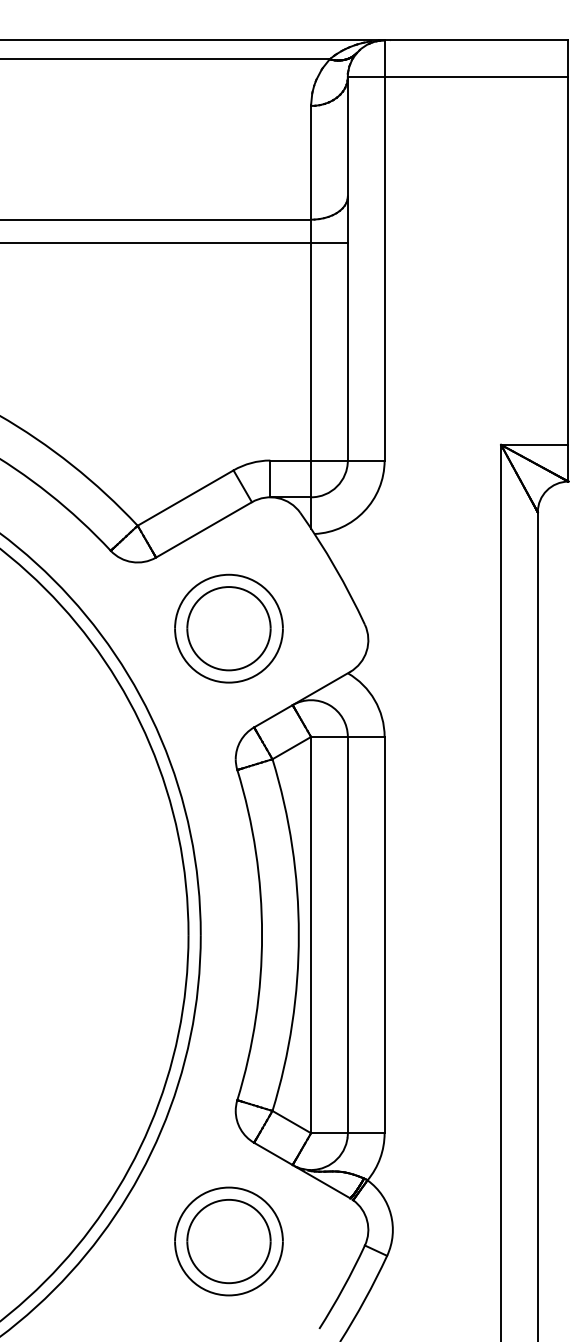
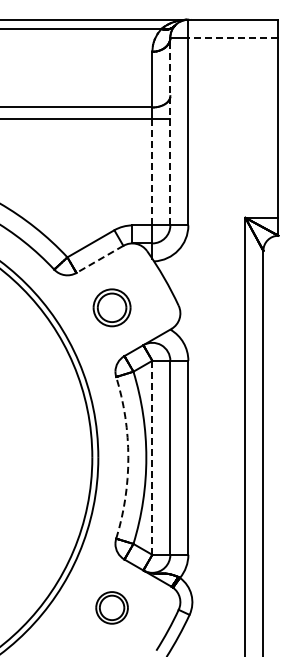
line: (474, 76) -> (232, 37), solid -> dashed
line: (348, 268) -> (170, 131), solid -> dashed
line: (311, 350) -> (152, 171), solid -> dashed
line: (203, 530) -> (99, 259), solid -> dashed
part: (227, 628) -> (111, 307), size x0.7
arc: (262, 934) -> (128, 457), solid -> dashed
line: (311, 934) -> (152, 457), solid -> dashed
part: (227, 1240) -> (111, 607), size x0.6

